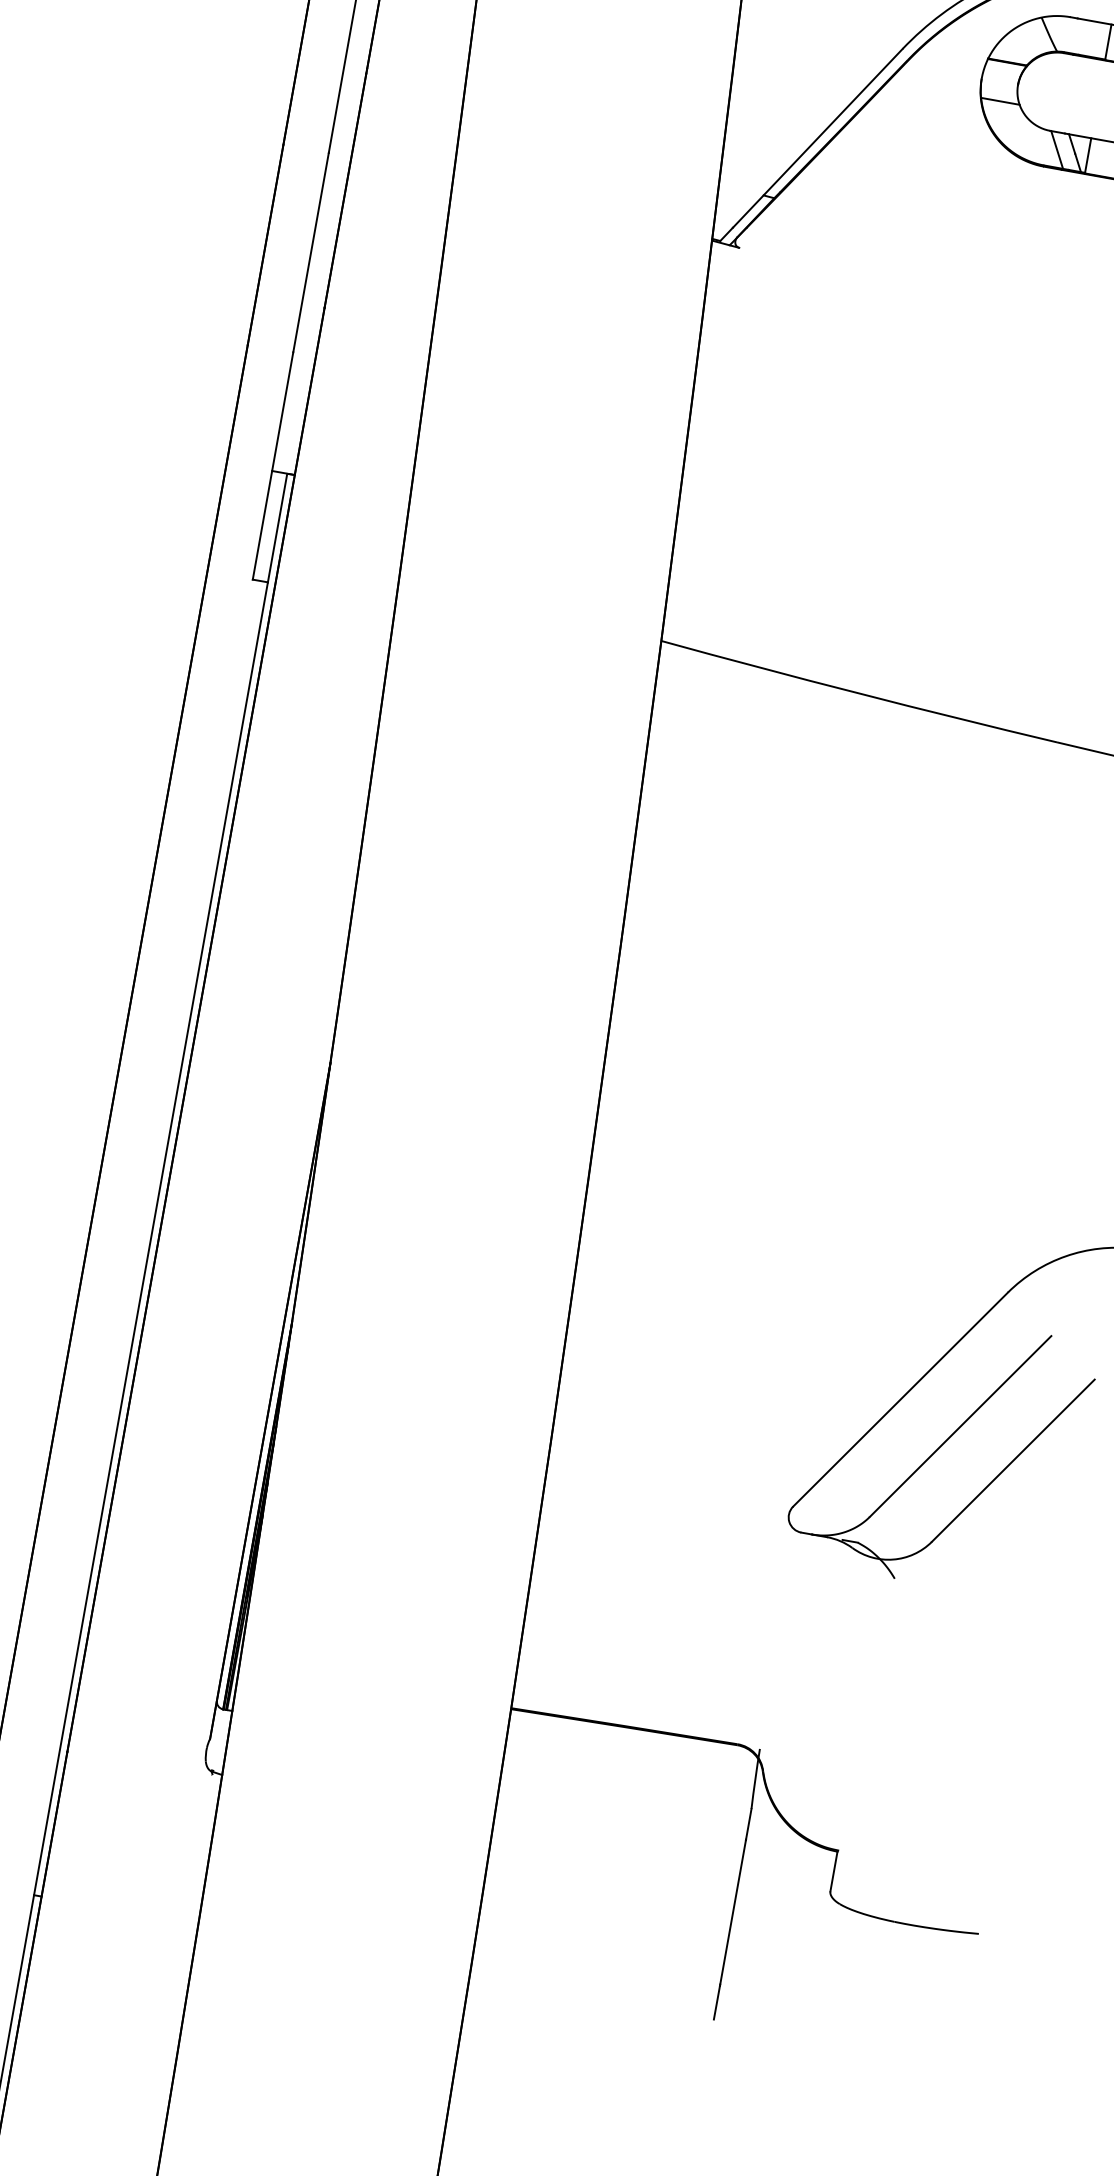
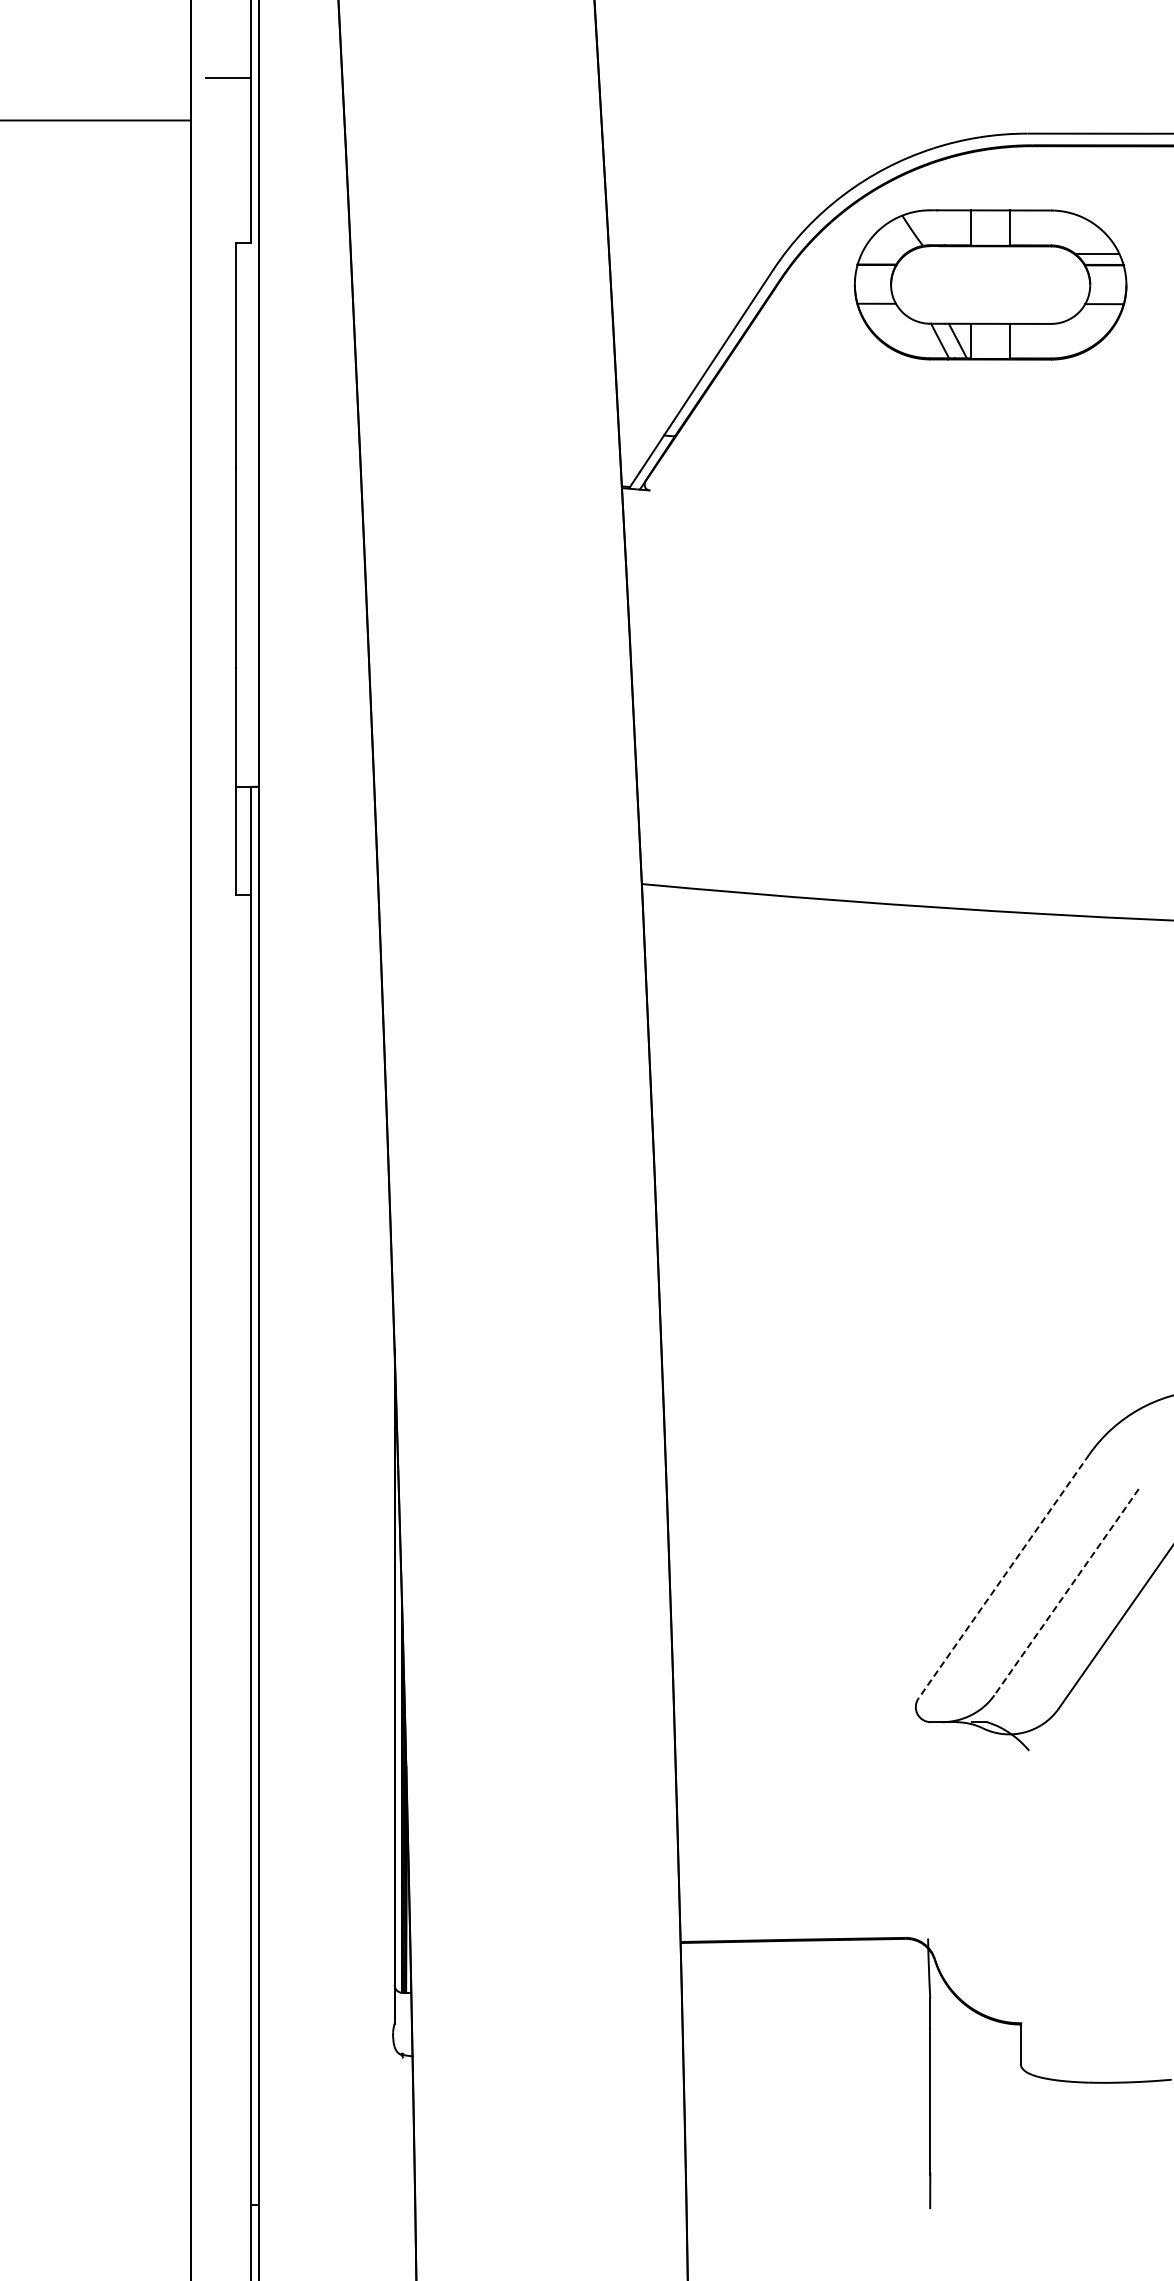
line: (900, 1399) -> (1003, 1576), solid -> dashed
line: (960, 1426) -> (1066, 1592), solid -> dashed

